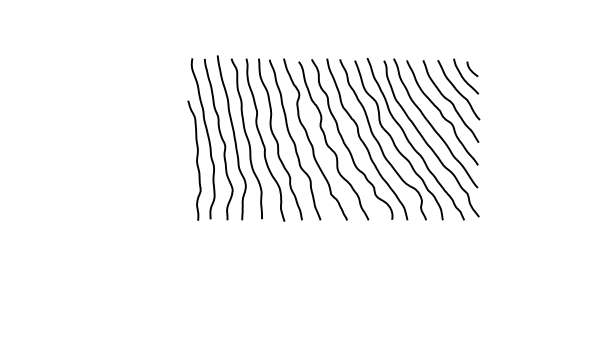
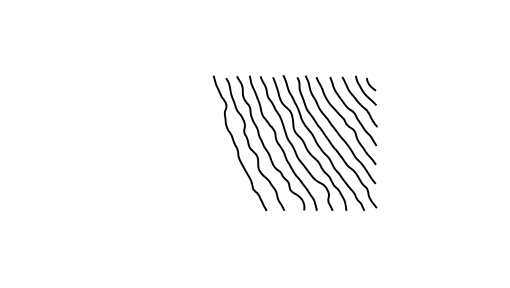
part: (253, 138) -> (188, 142), removed

